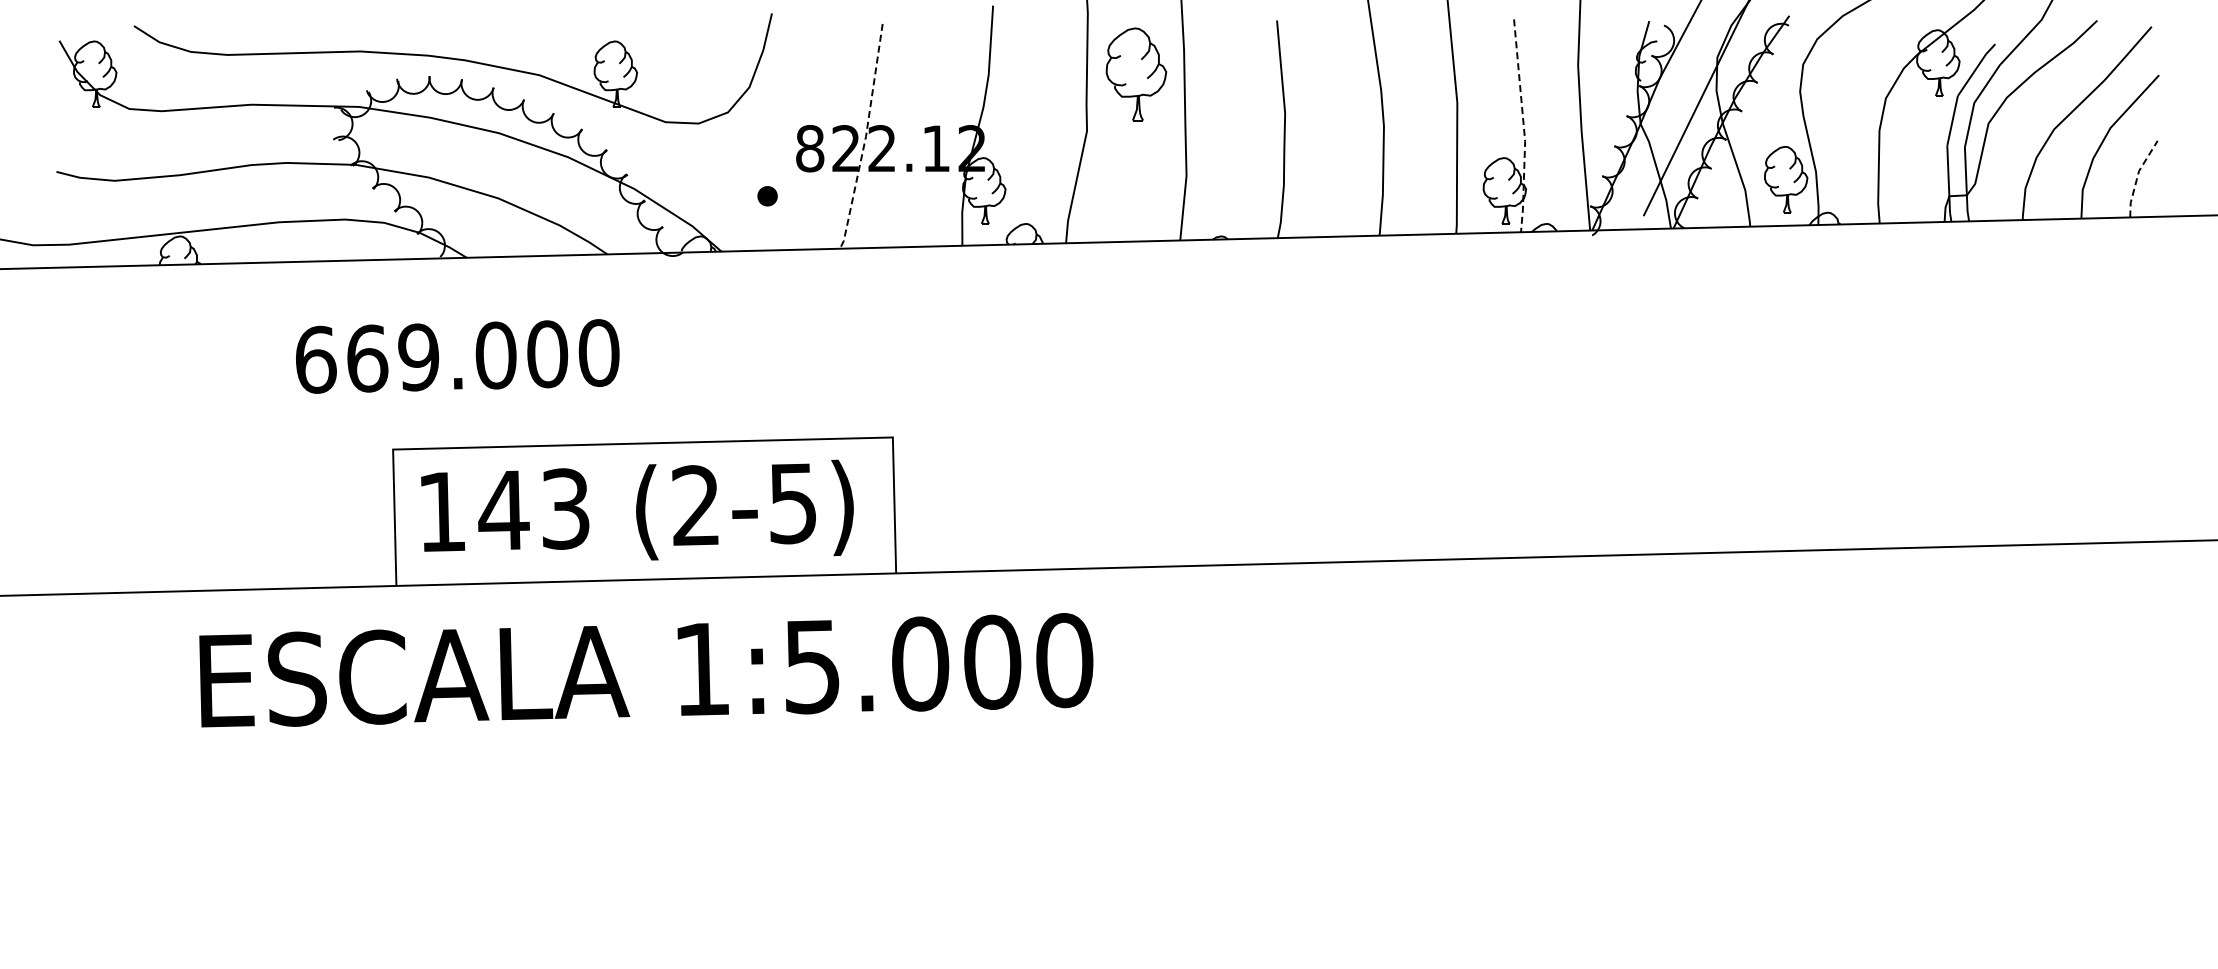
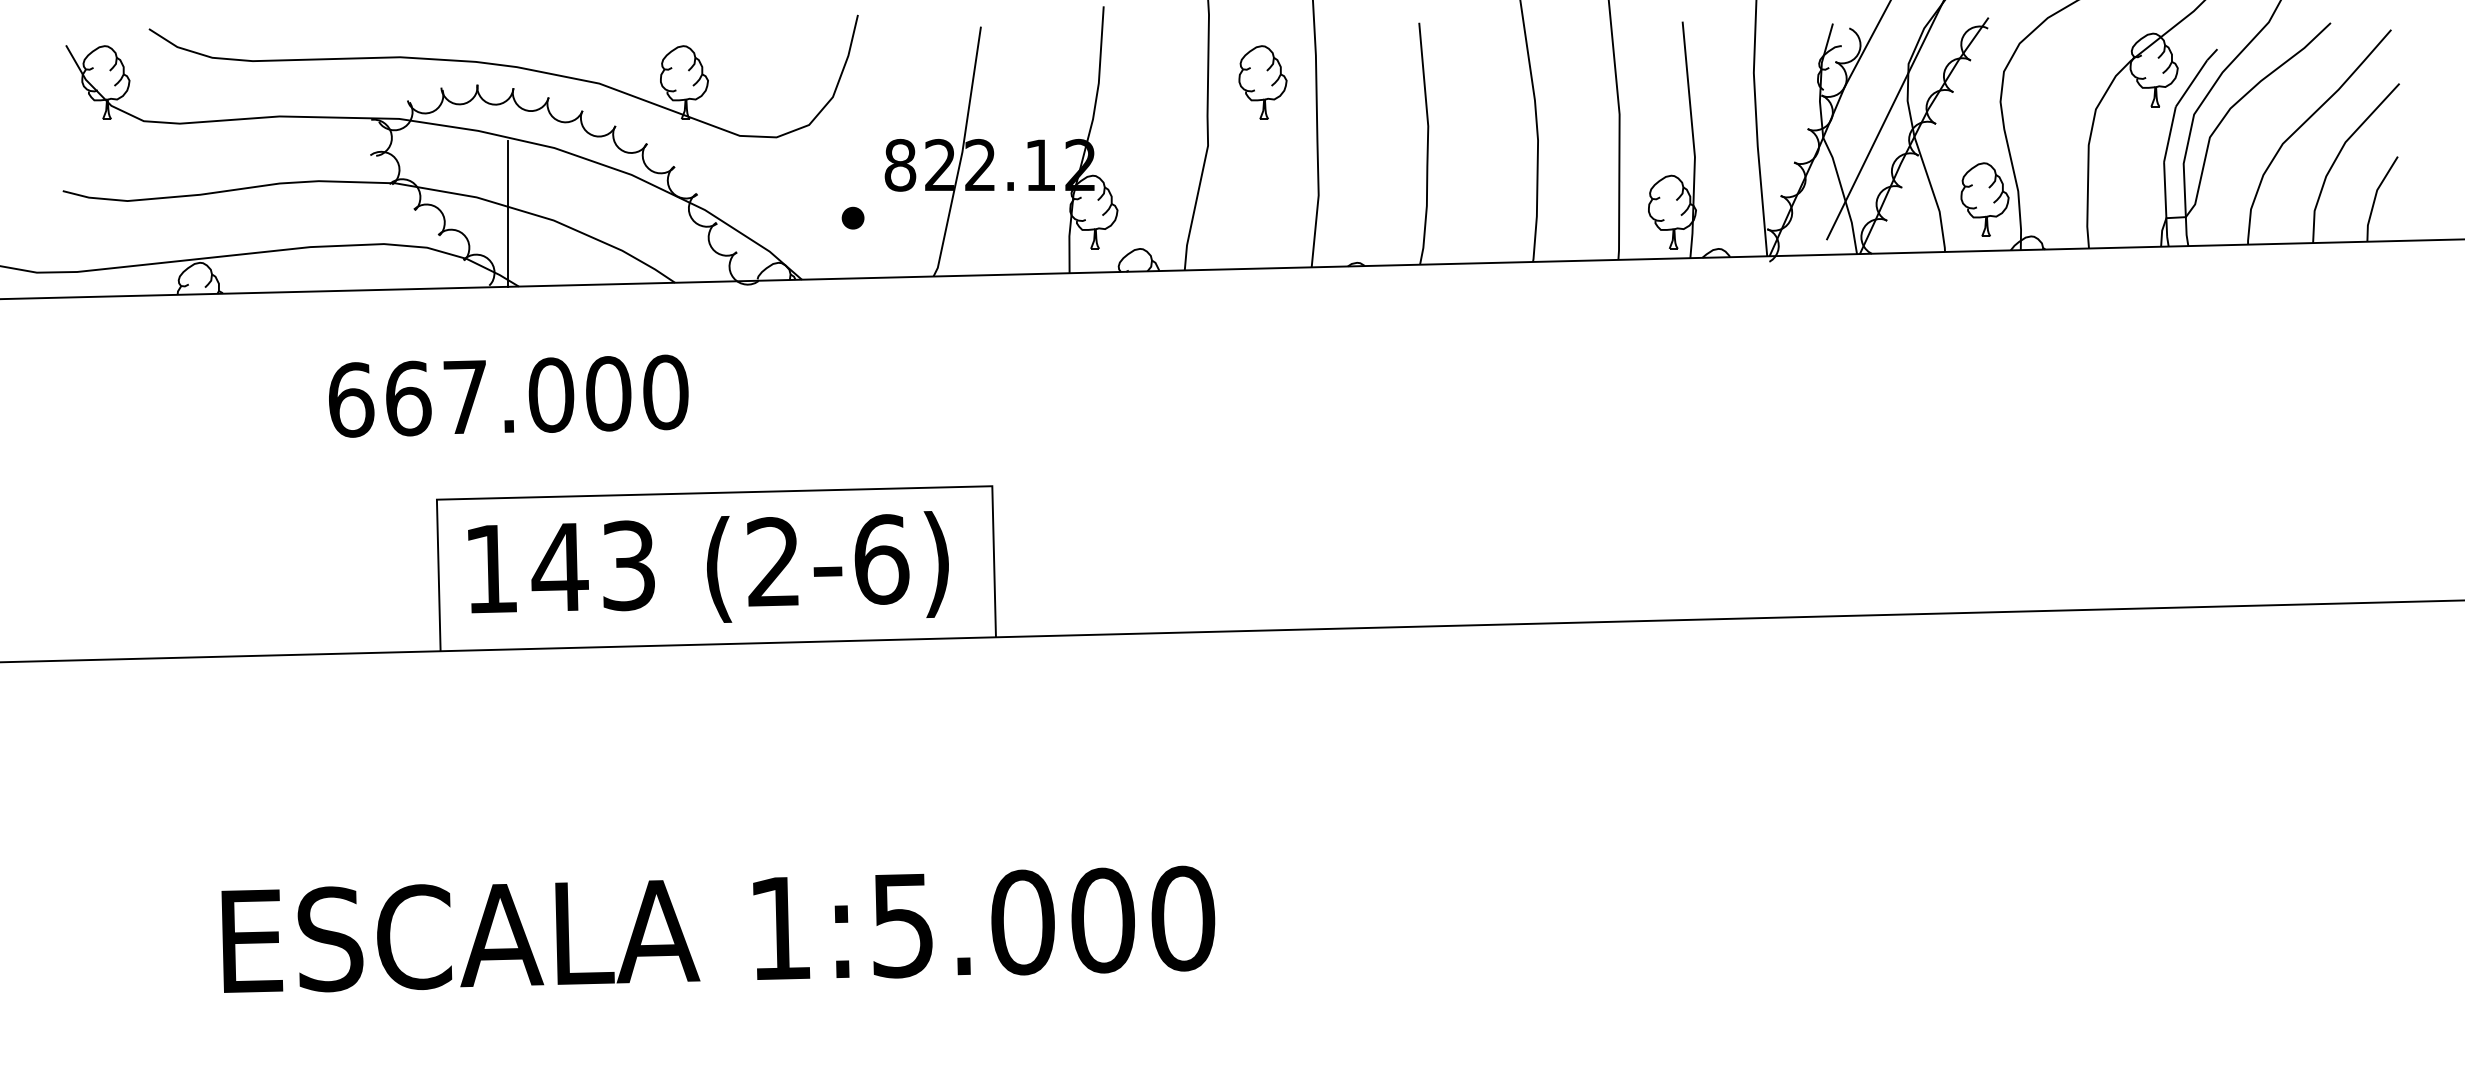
part: (1136, 73) -> (1263, 81), size x0.71
line: (1523, 127) -> (1693, 141), dashed -> solid
line: (865, 137) -> (961, 152), dashed -> solid
line: (2137, 176) -> (2375, 196), dashed -> solid
line: (457, 192) -> (508, 214), added
text: (418, 357) -> (465, 397), 669.000 -> 667.000
text: (793, 503) -> (881, 559), (2-5) -> (2-6)
text: (646, 670) -> (718, 929), moved

